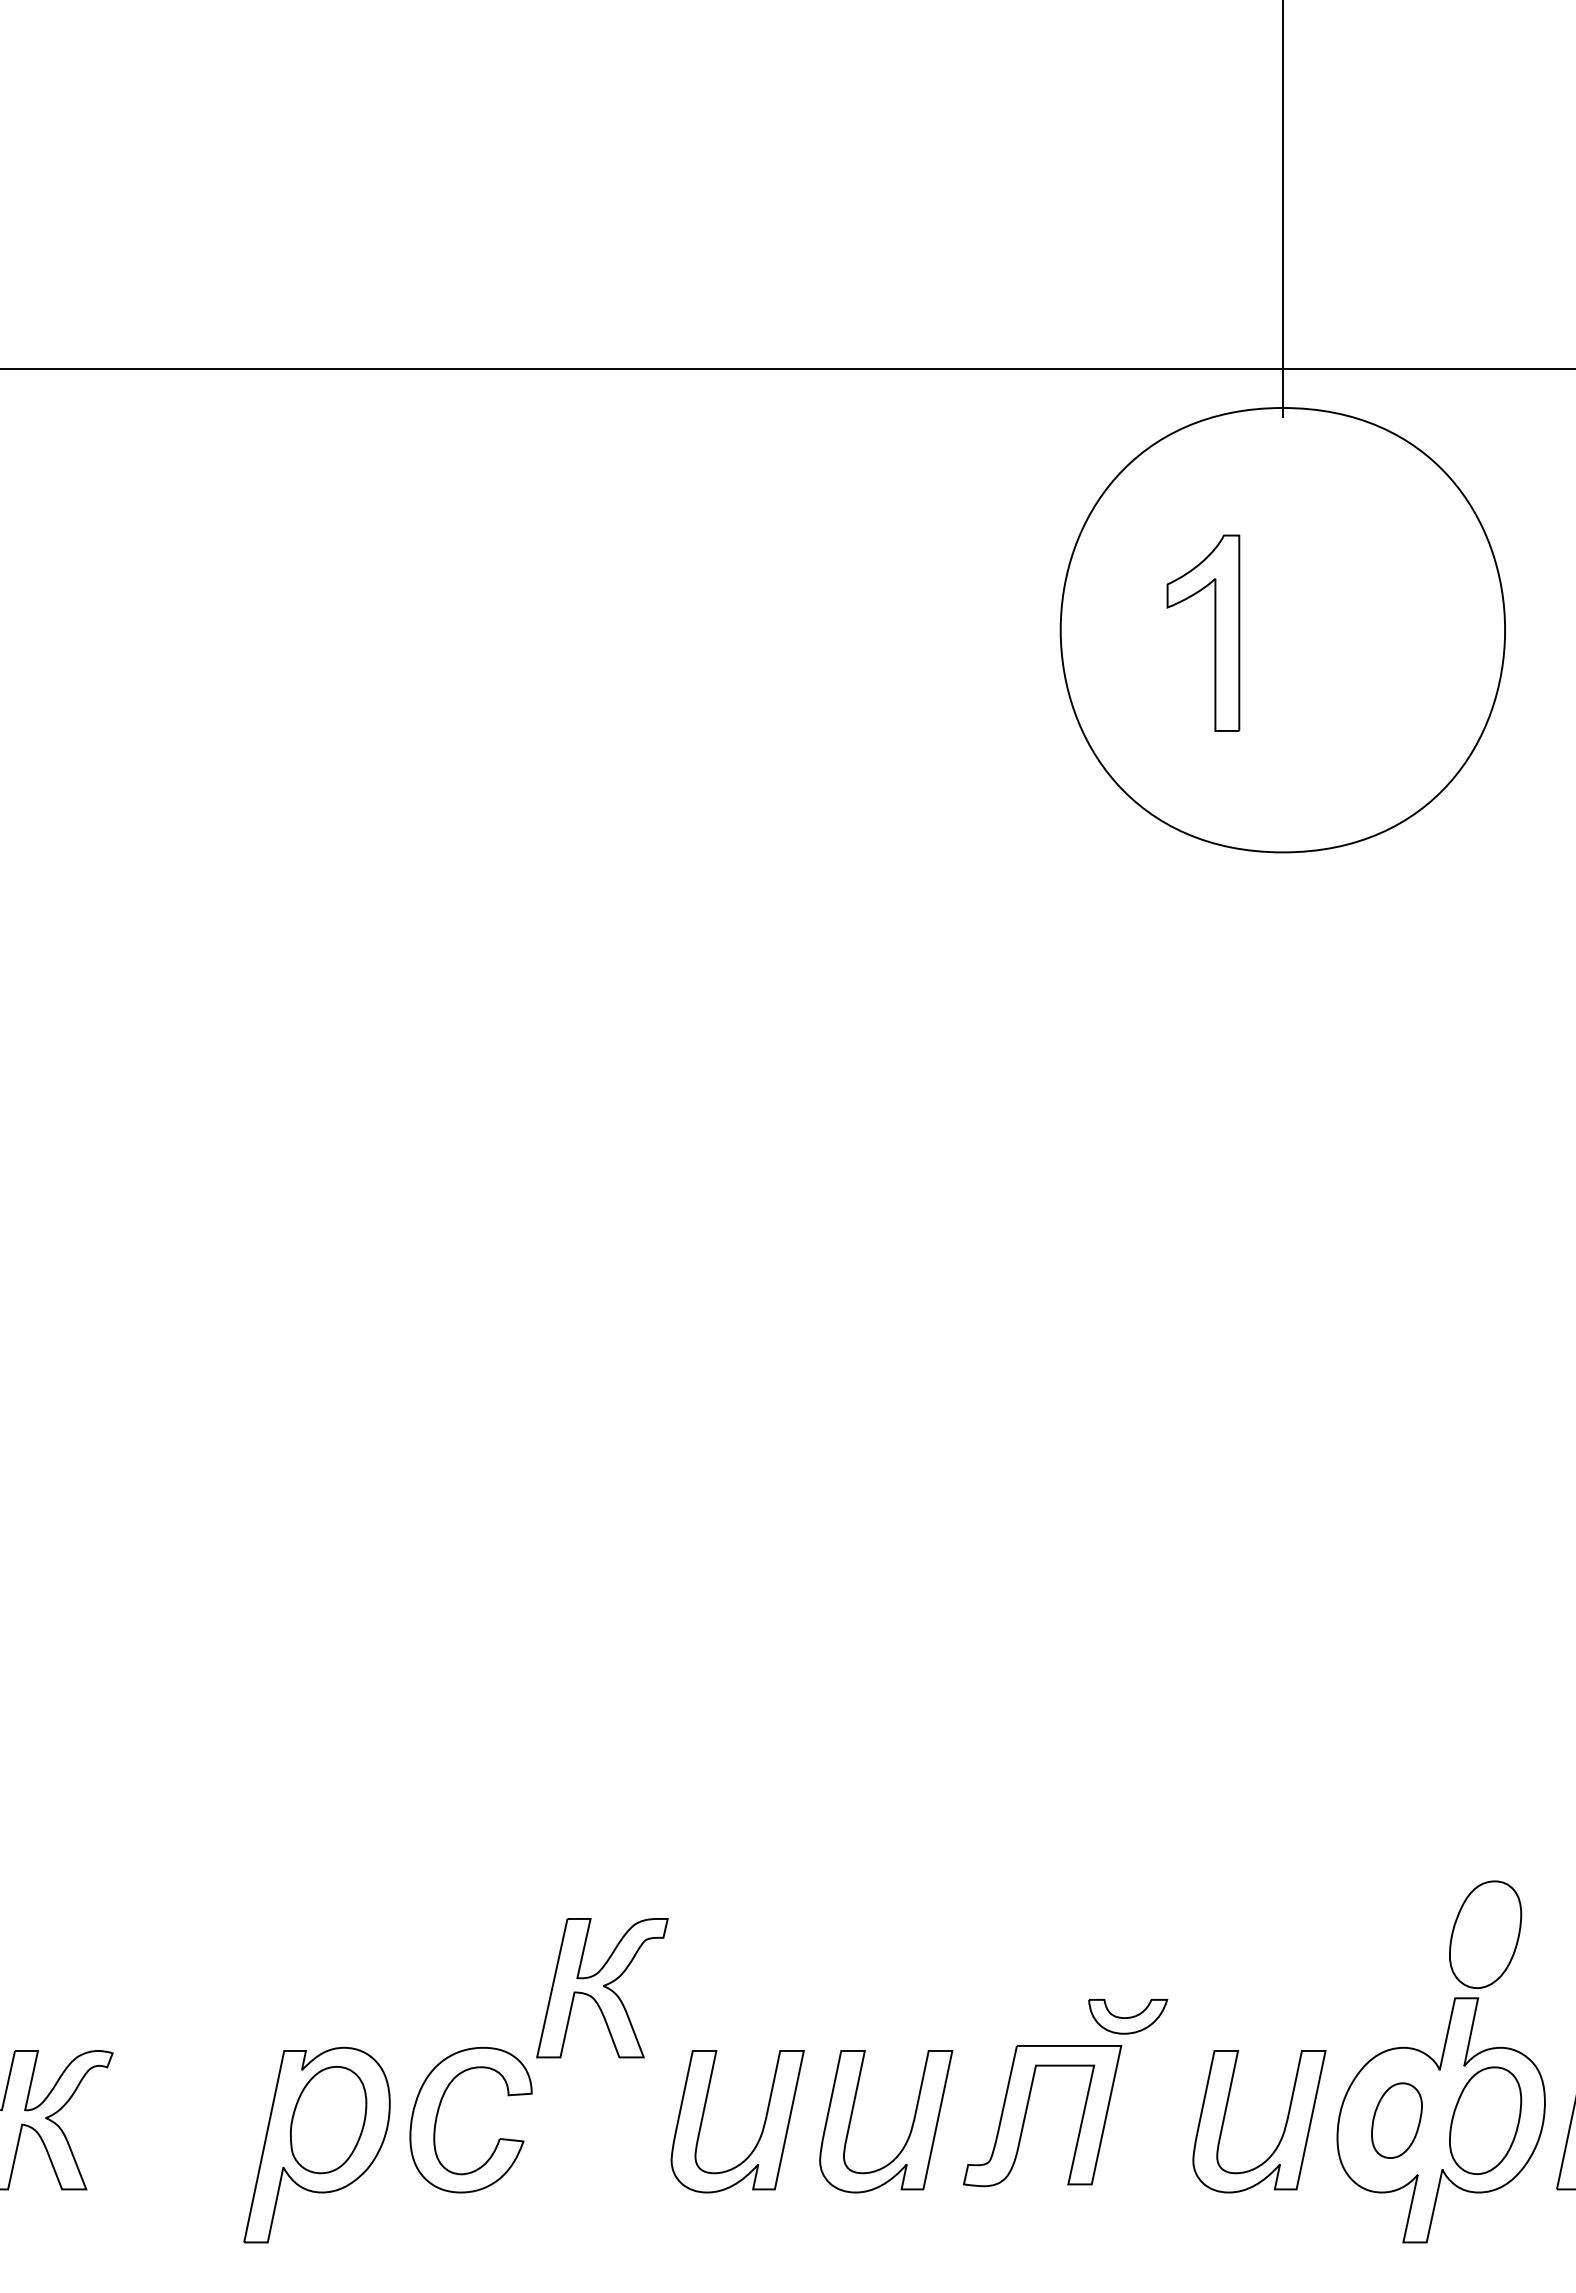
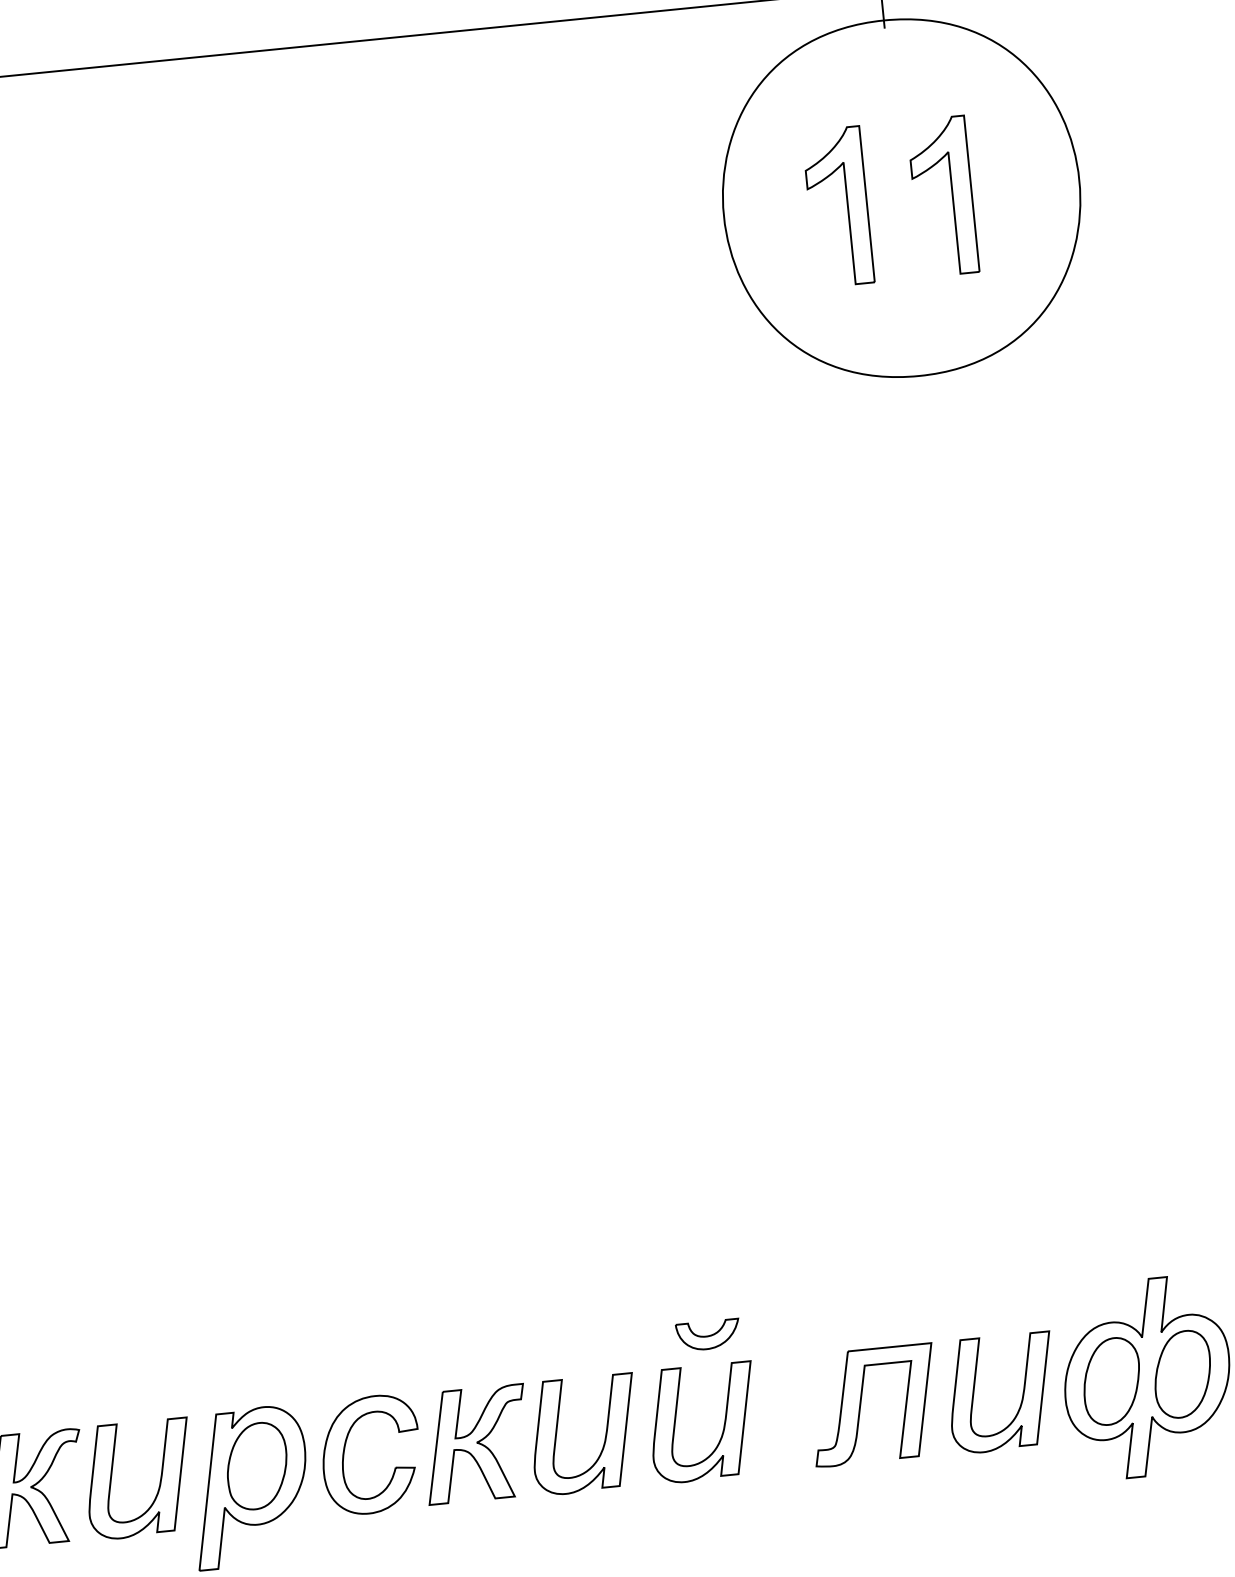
part: (1345, 632) -> (951, 195), added
part: (1485, 1934) -> (1167, 1225), removed
part: (602, 1988) -> (476, 1444), moved
part: (1128, 2016) -> (708, 1335), moved
part: (1026, 2115) -> (861, 1406), moved
part: (1396, 2120) -> (1111, 1381), size x1.43
part: (205, 2129) -> (159, 1483), added

